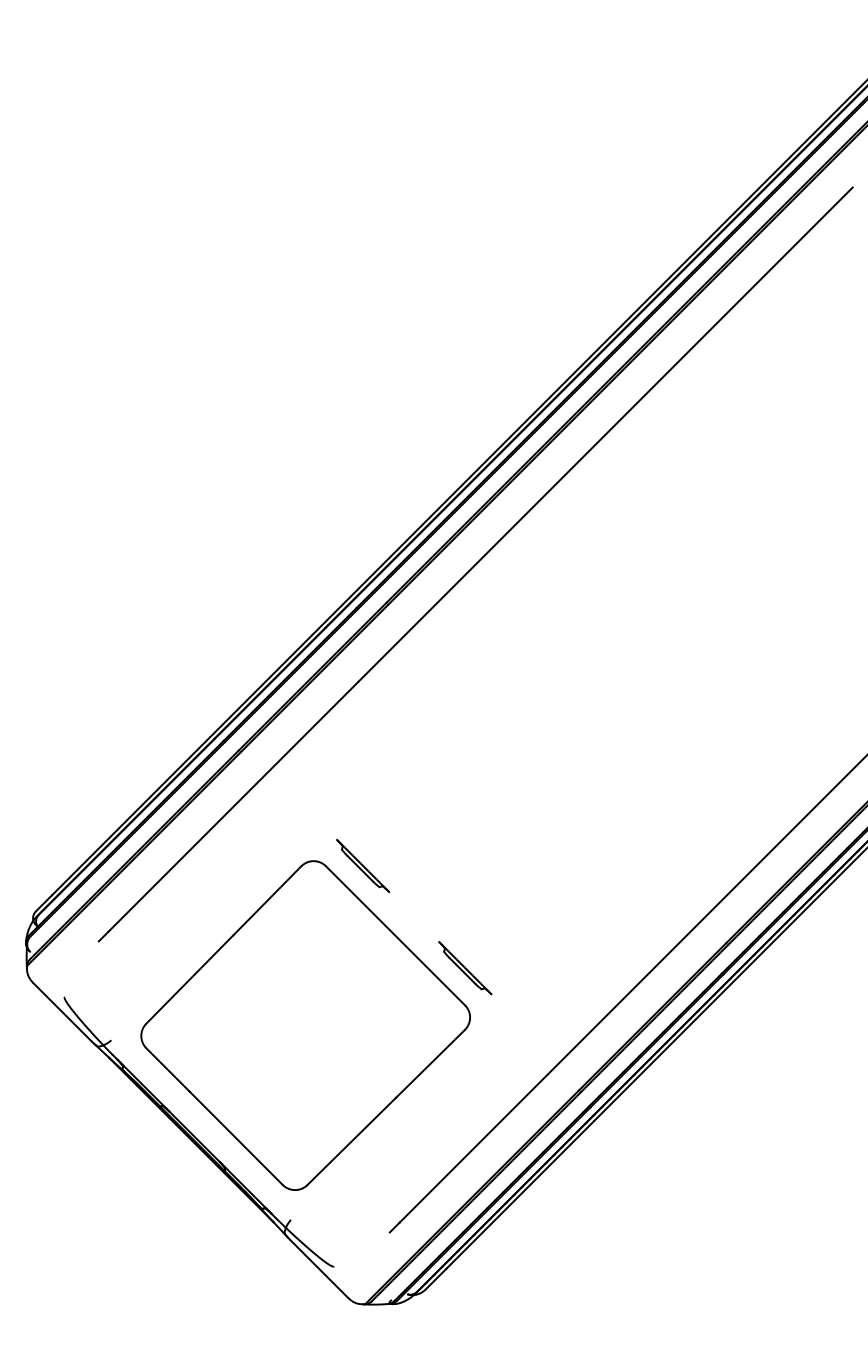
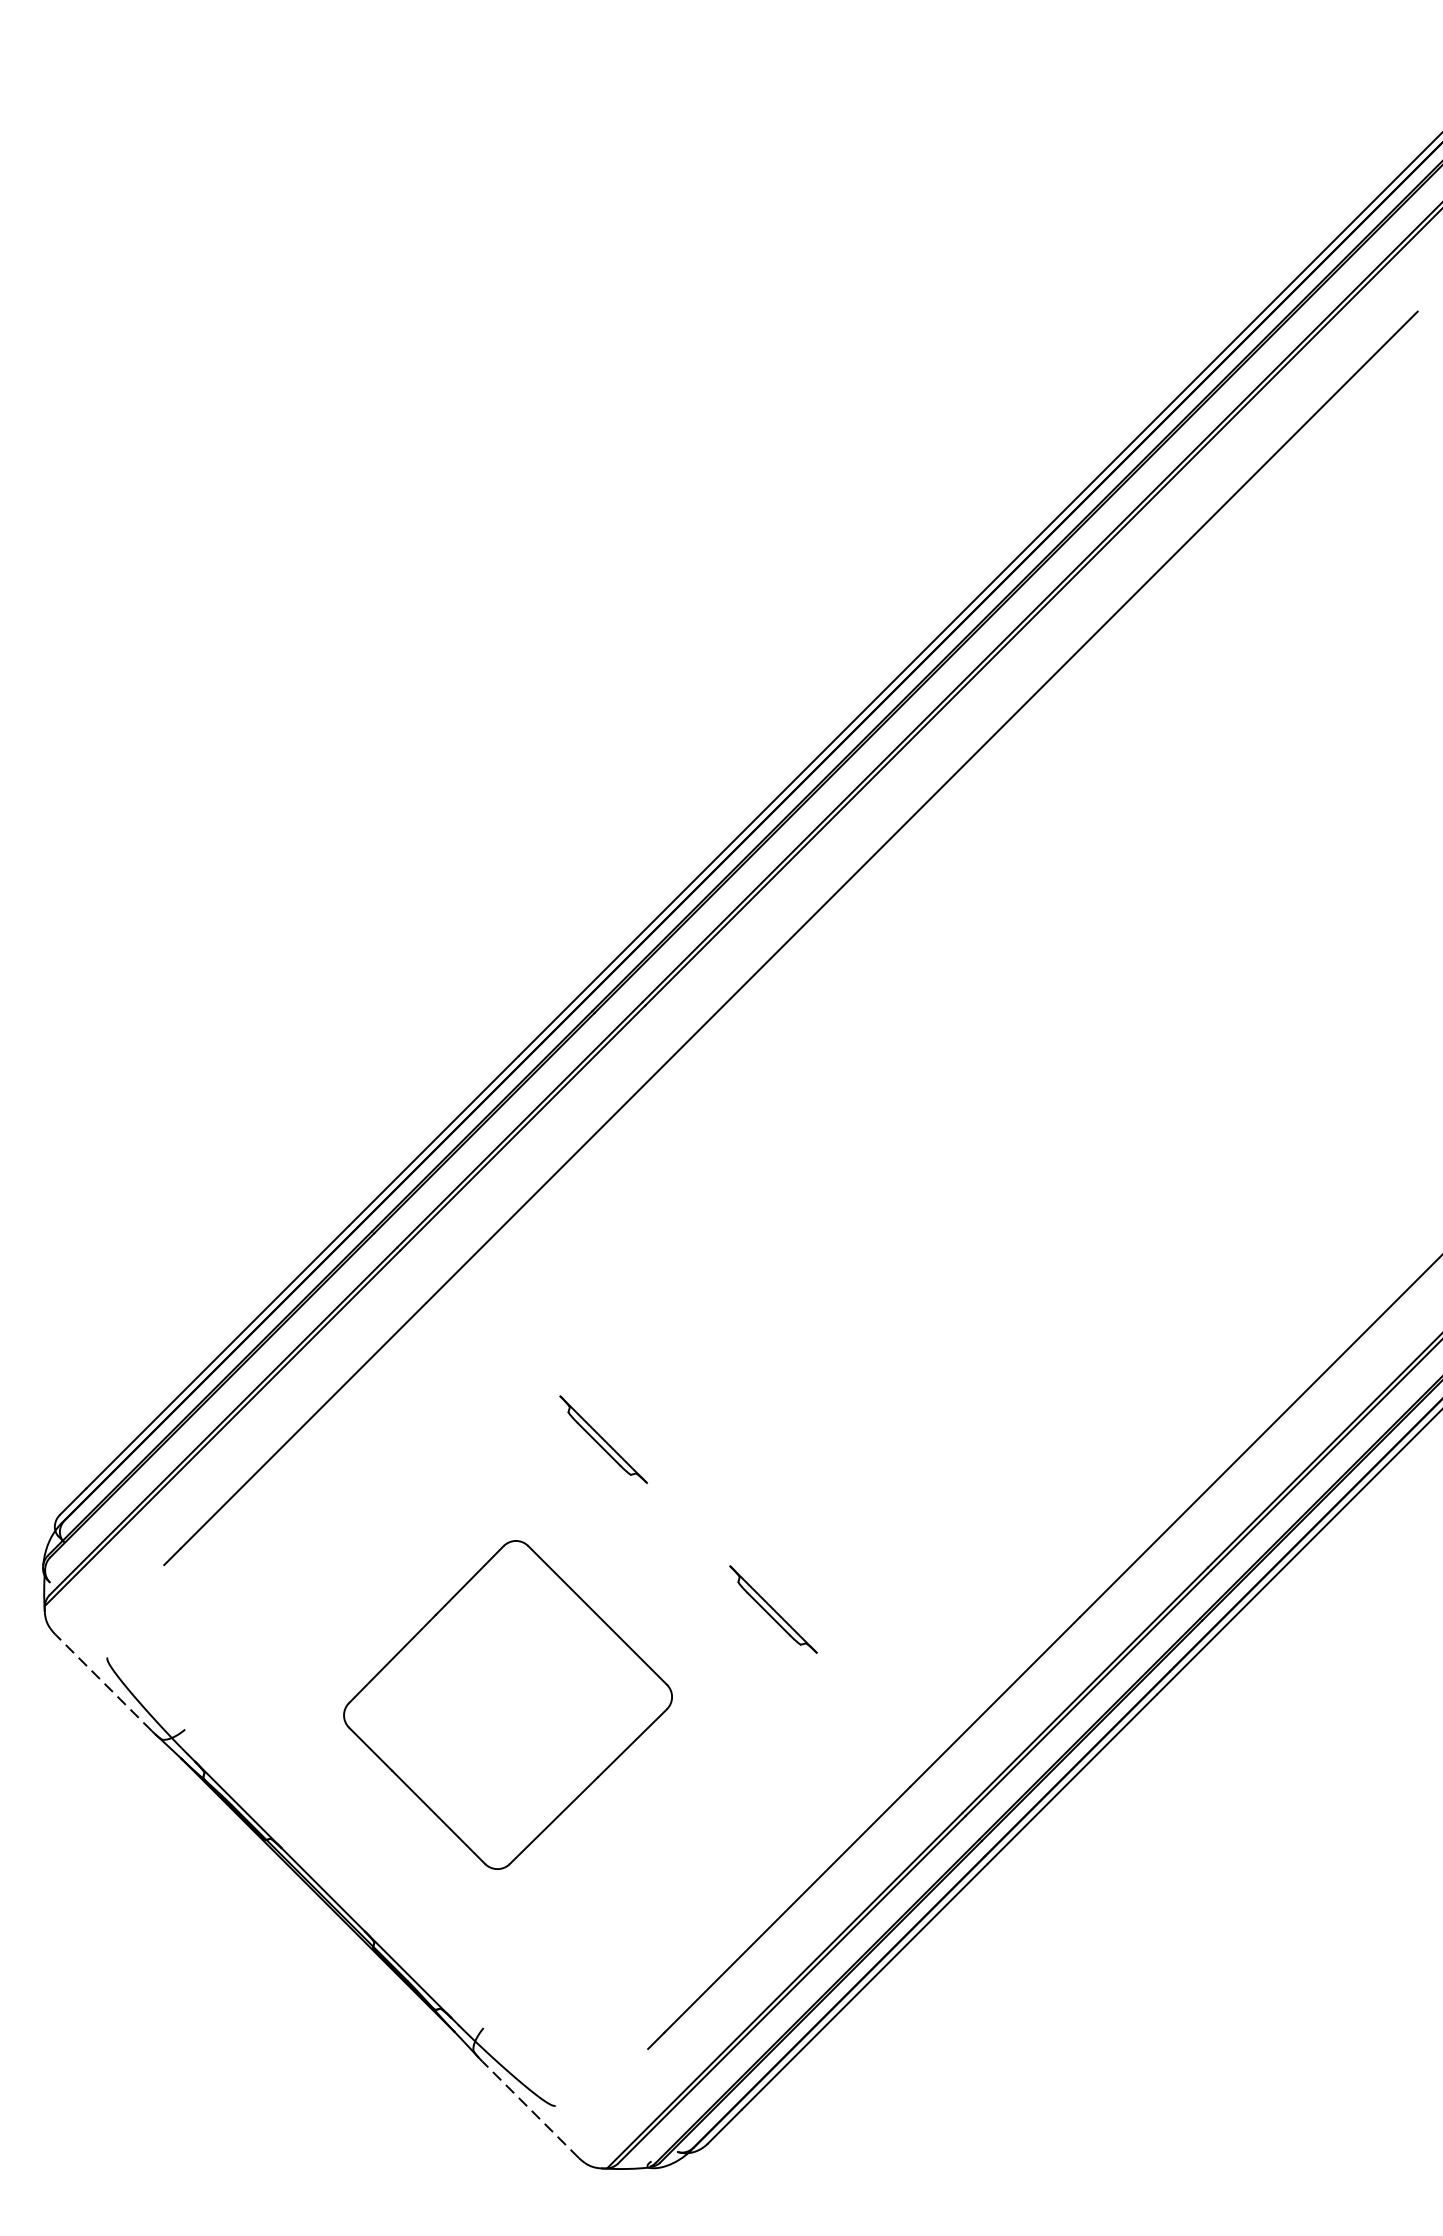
line: (62, 1012) -> (103, 1683), solid -> dashed
part: (305, 1025) -> (507, 1704), size x0.6
line: (319, 1268) -> (531, 2108), solid -> dashed

